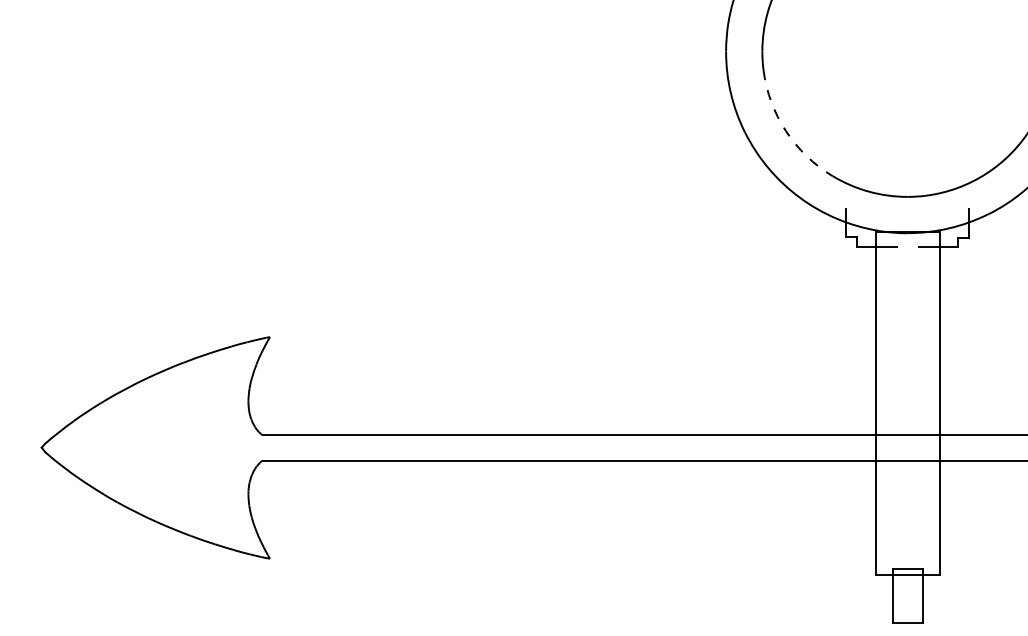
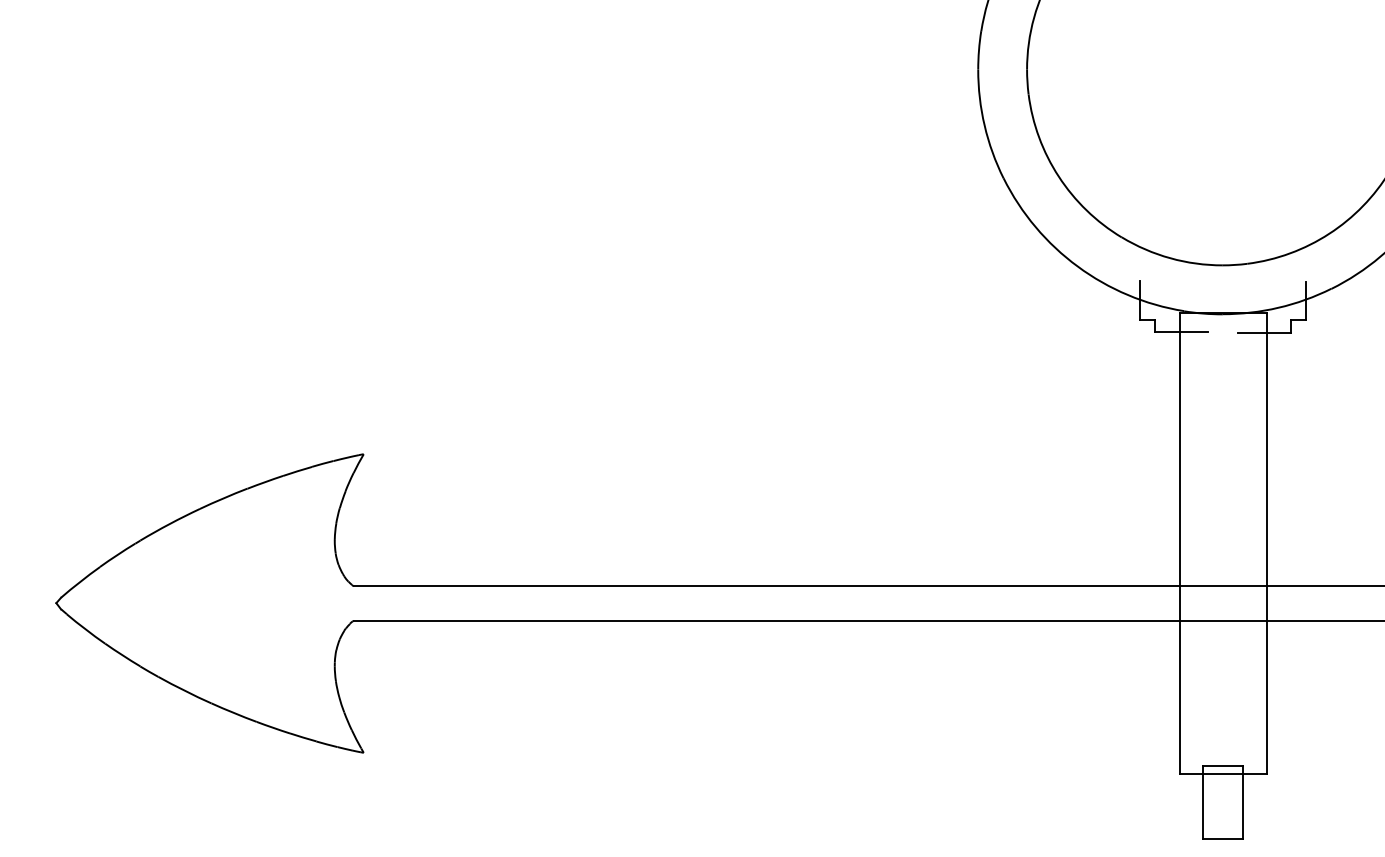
arc: (785, 131) -> (1058, 177), dashed -> solid

